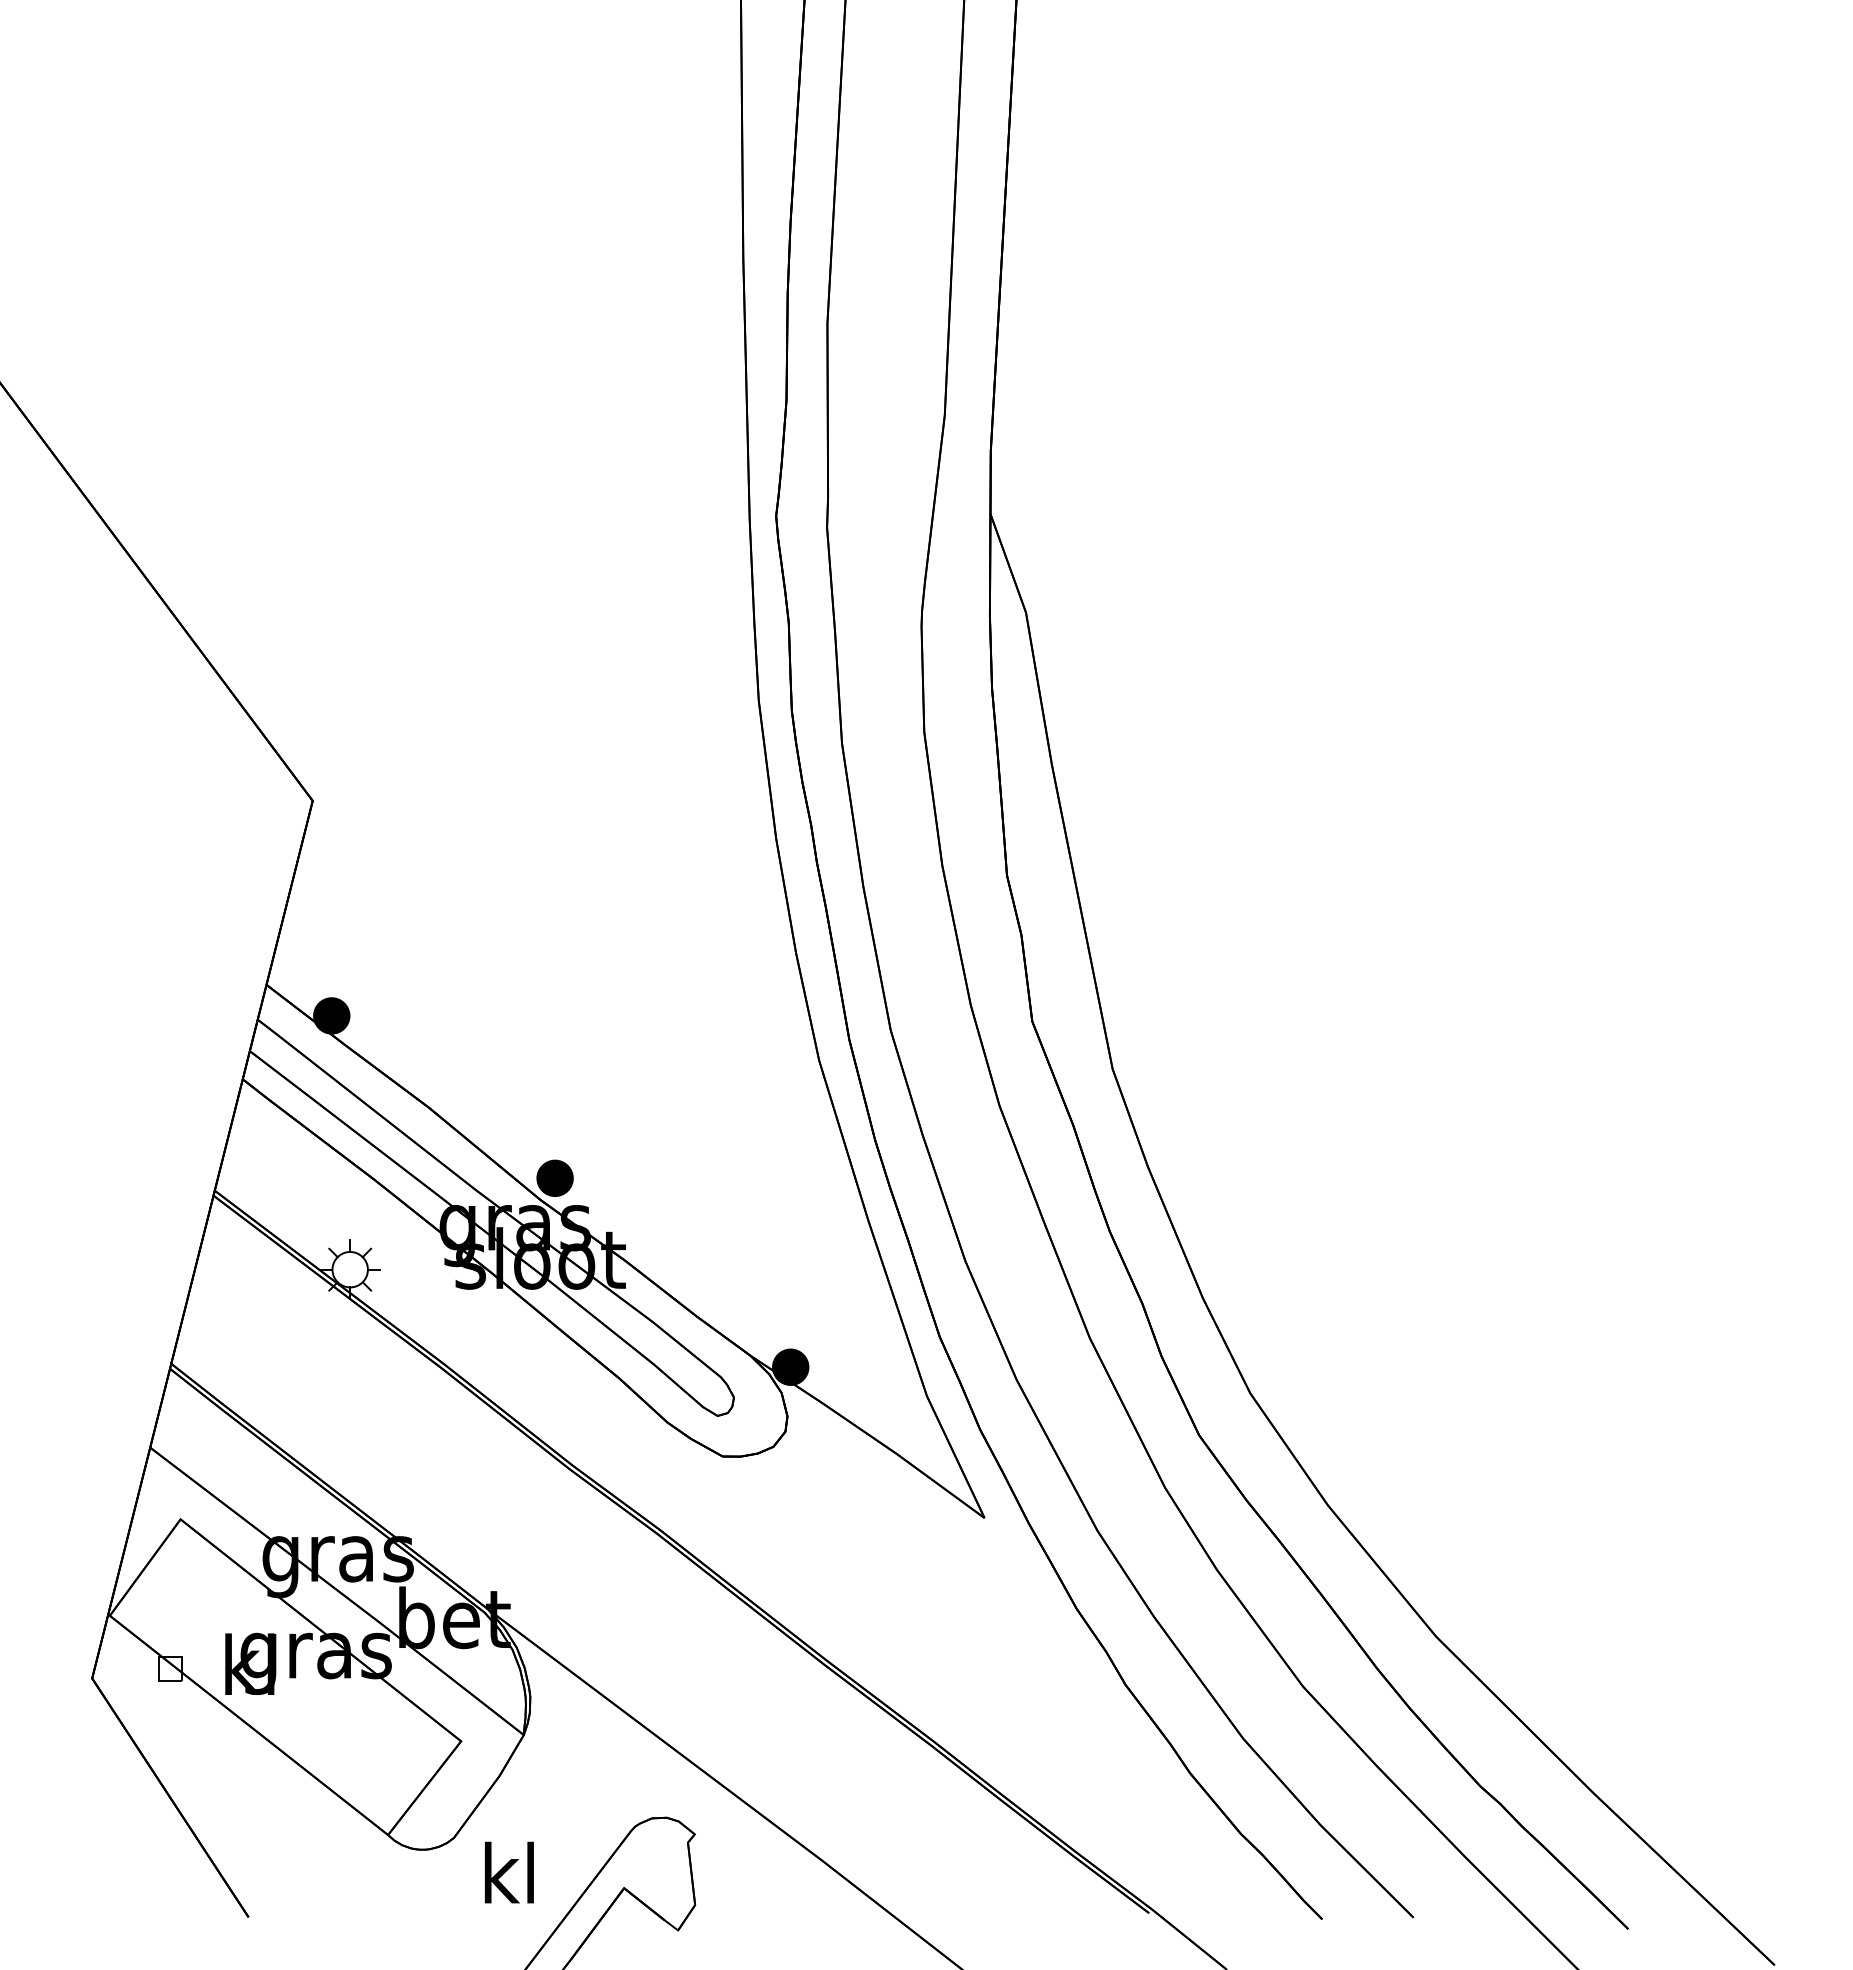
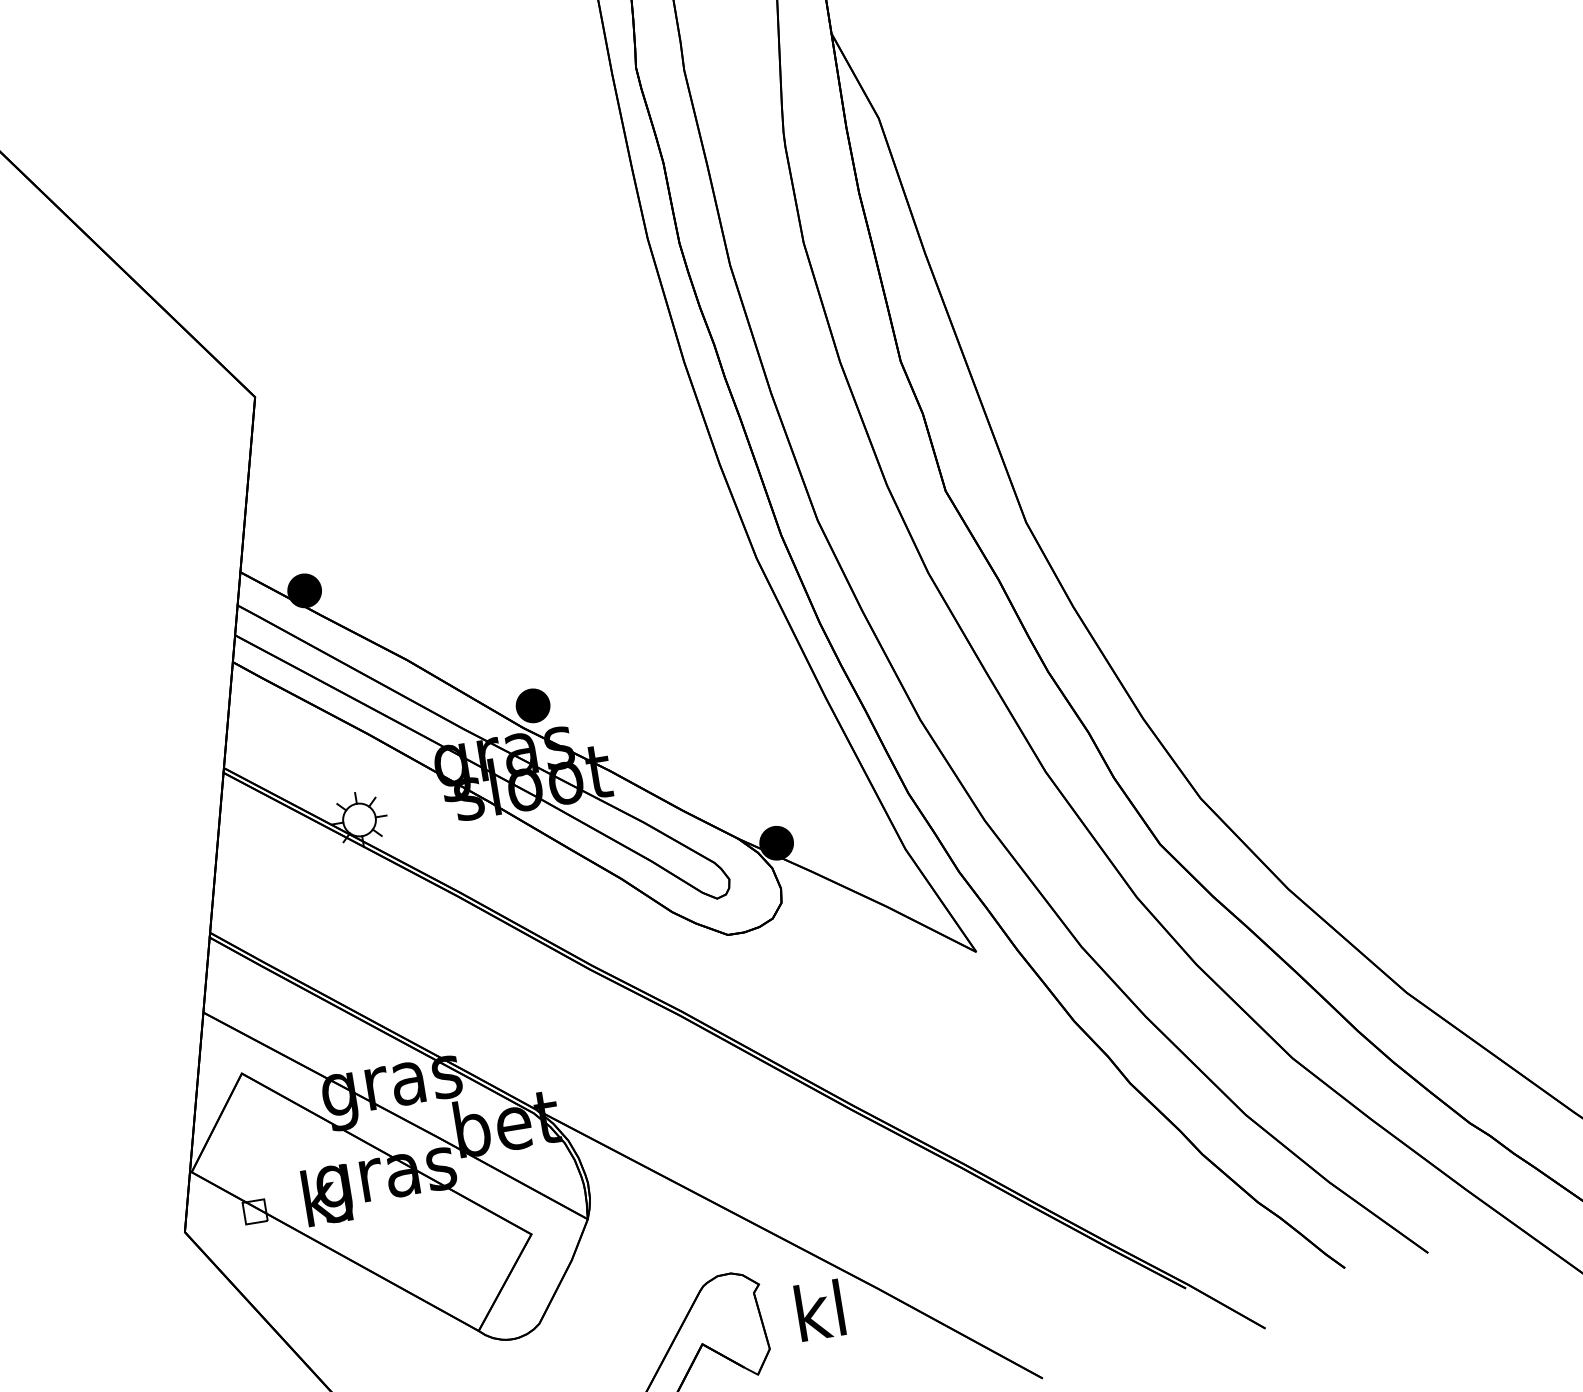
text: (509, 1872) -> (820, 1310), moved

